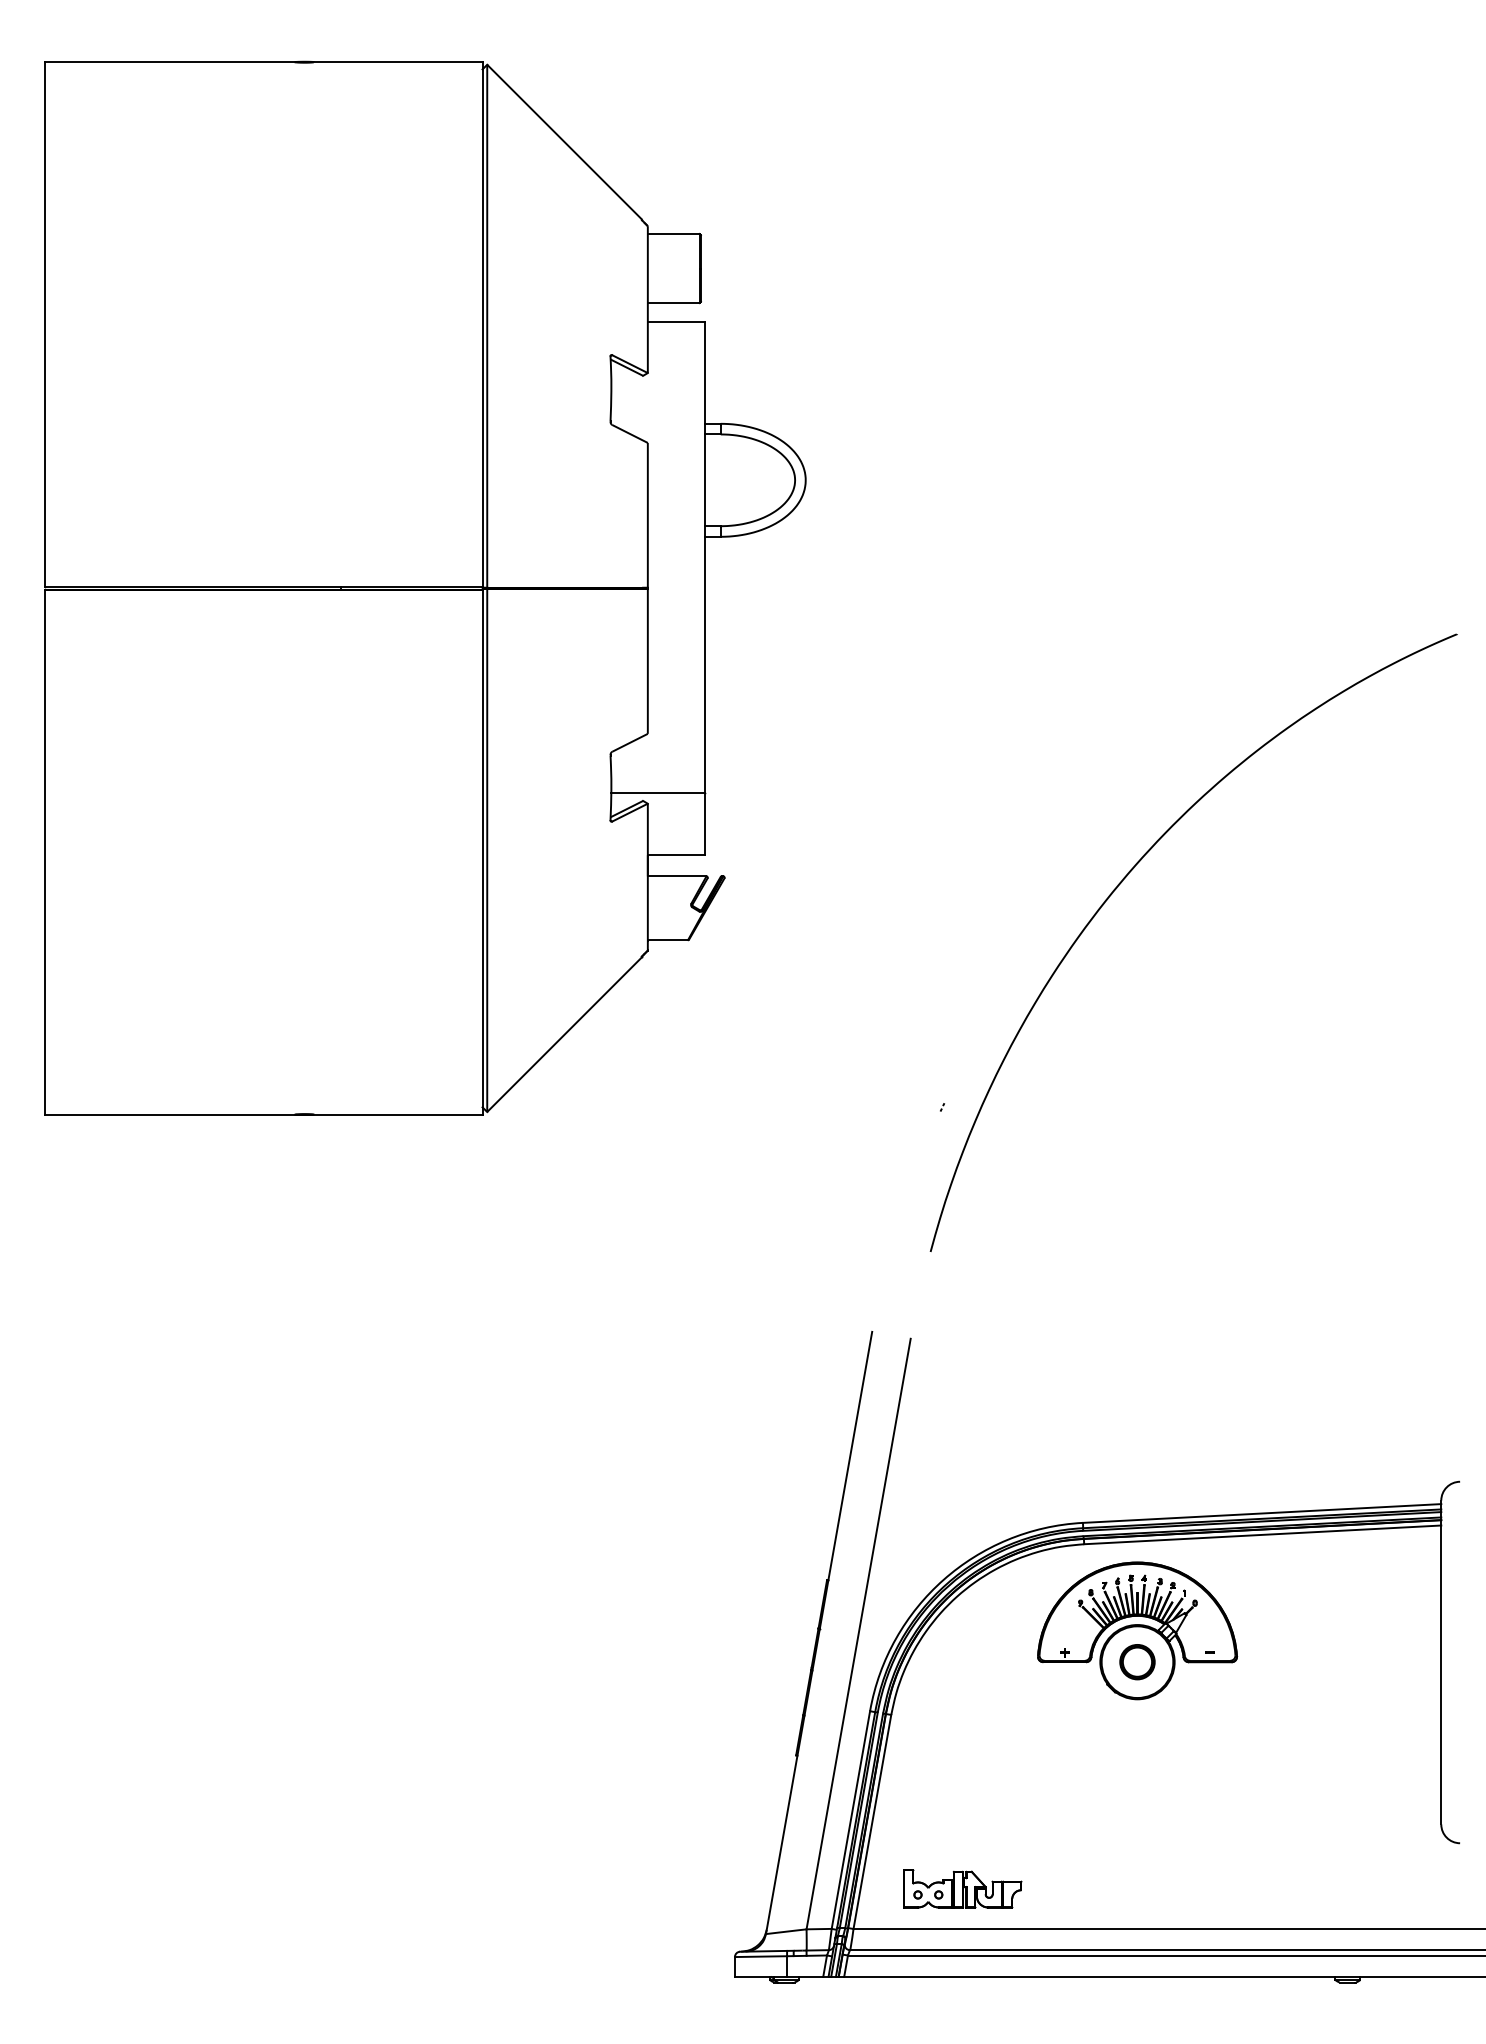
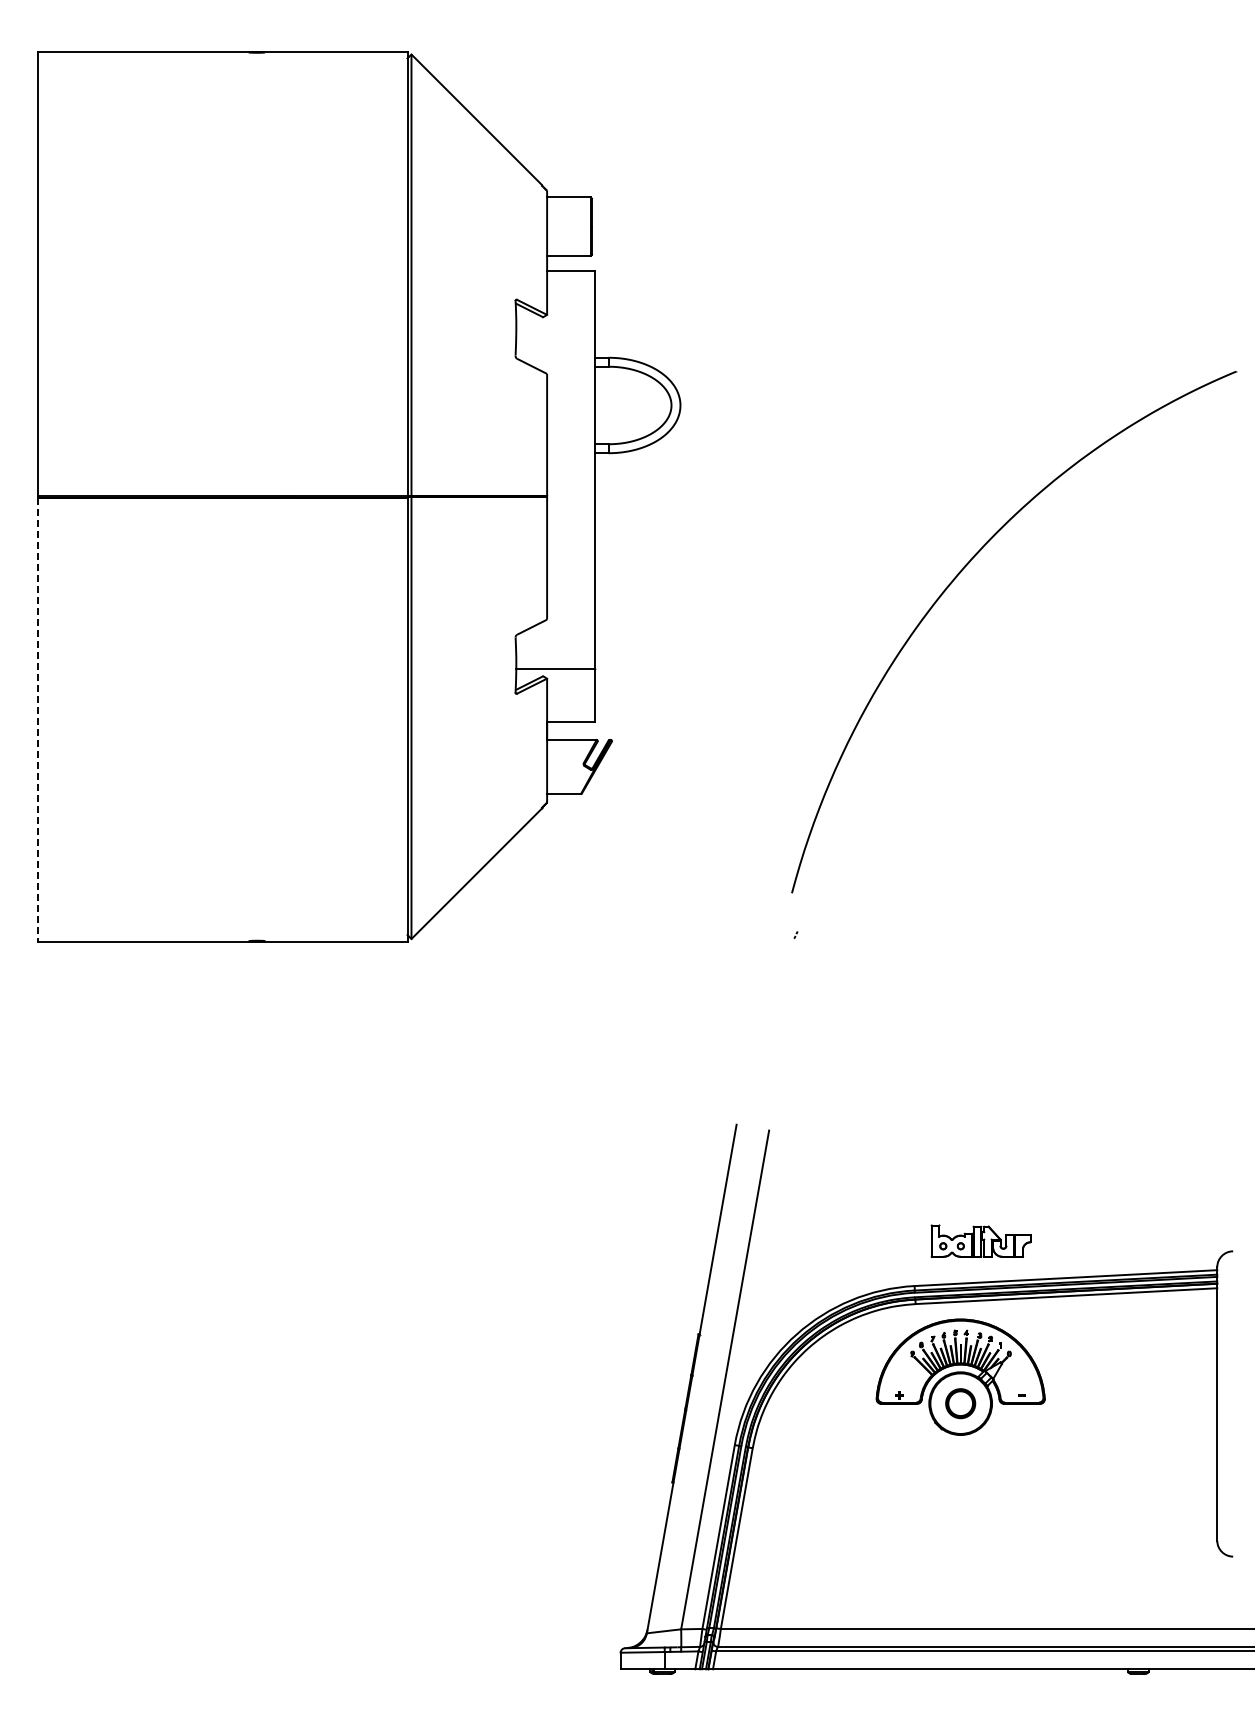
line: (44, 852) -> (37, 719), solid -> dashed
curve: (1119, 886) -> (951, 584), moved
part: (962, 1888) -> (980, 1240), moved

